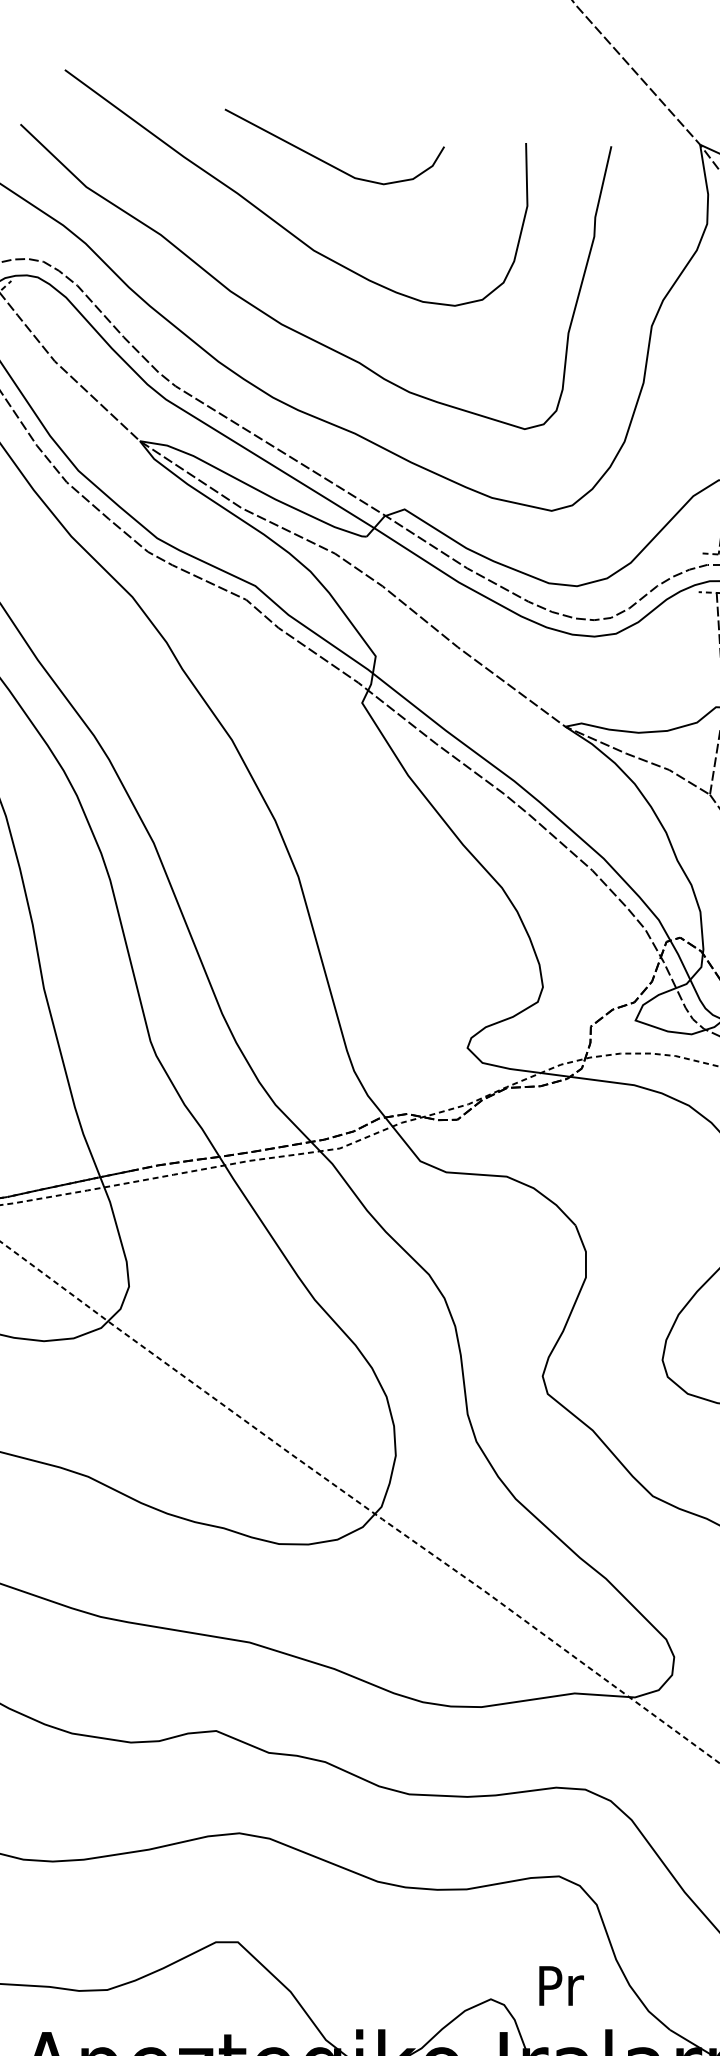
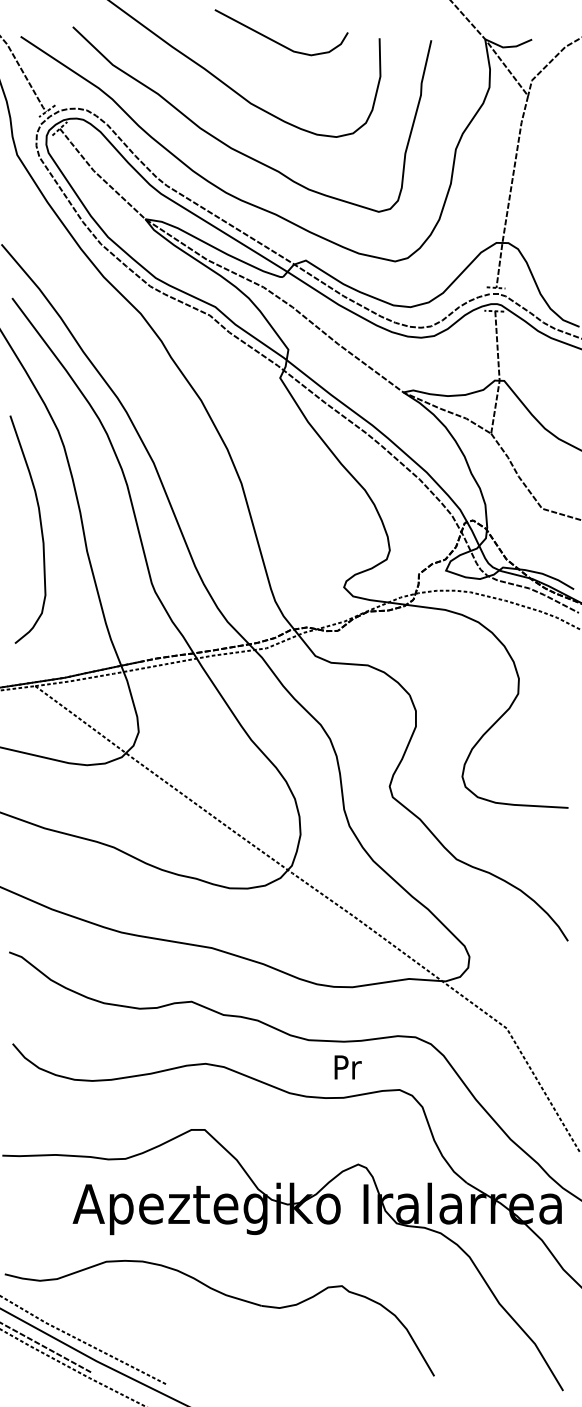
curve: (328, 161) -> (277, 41), moved
text: (560, 1986) -> (347, 1067), moved

